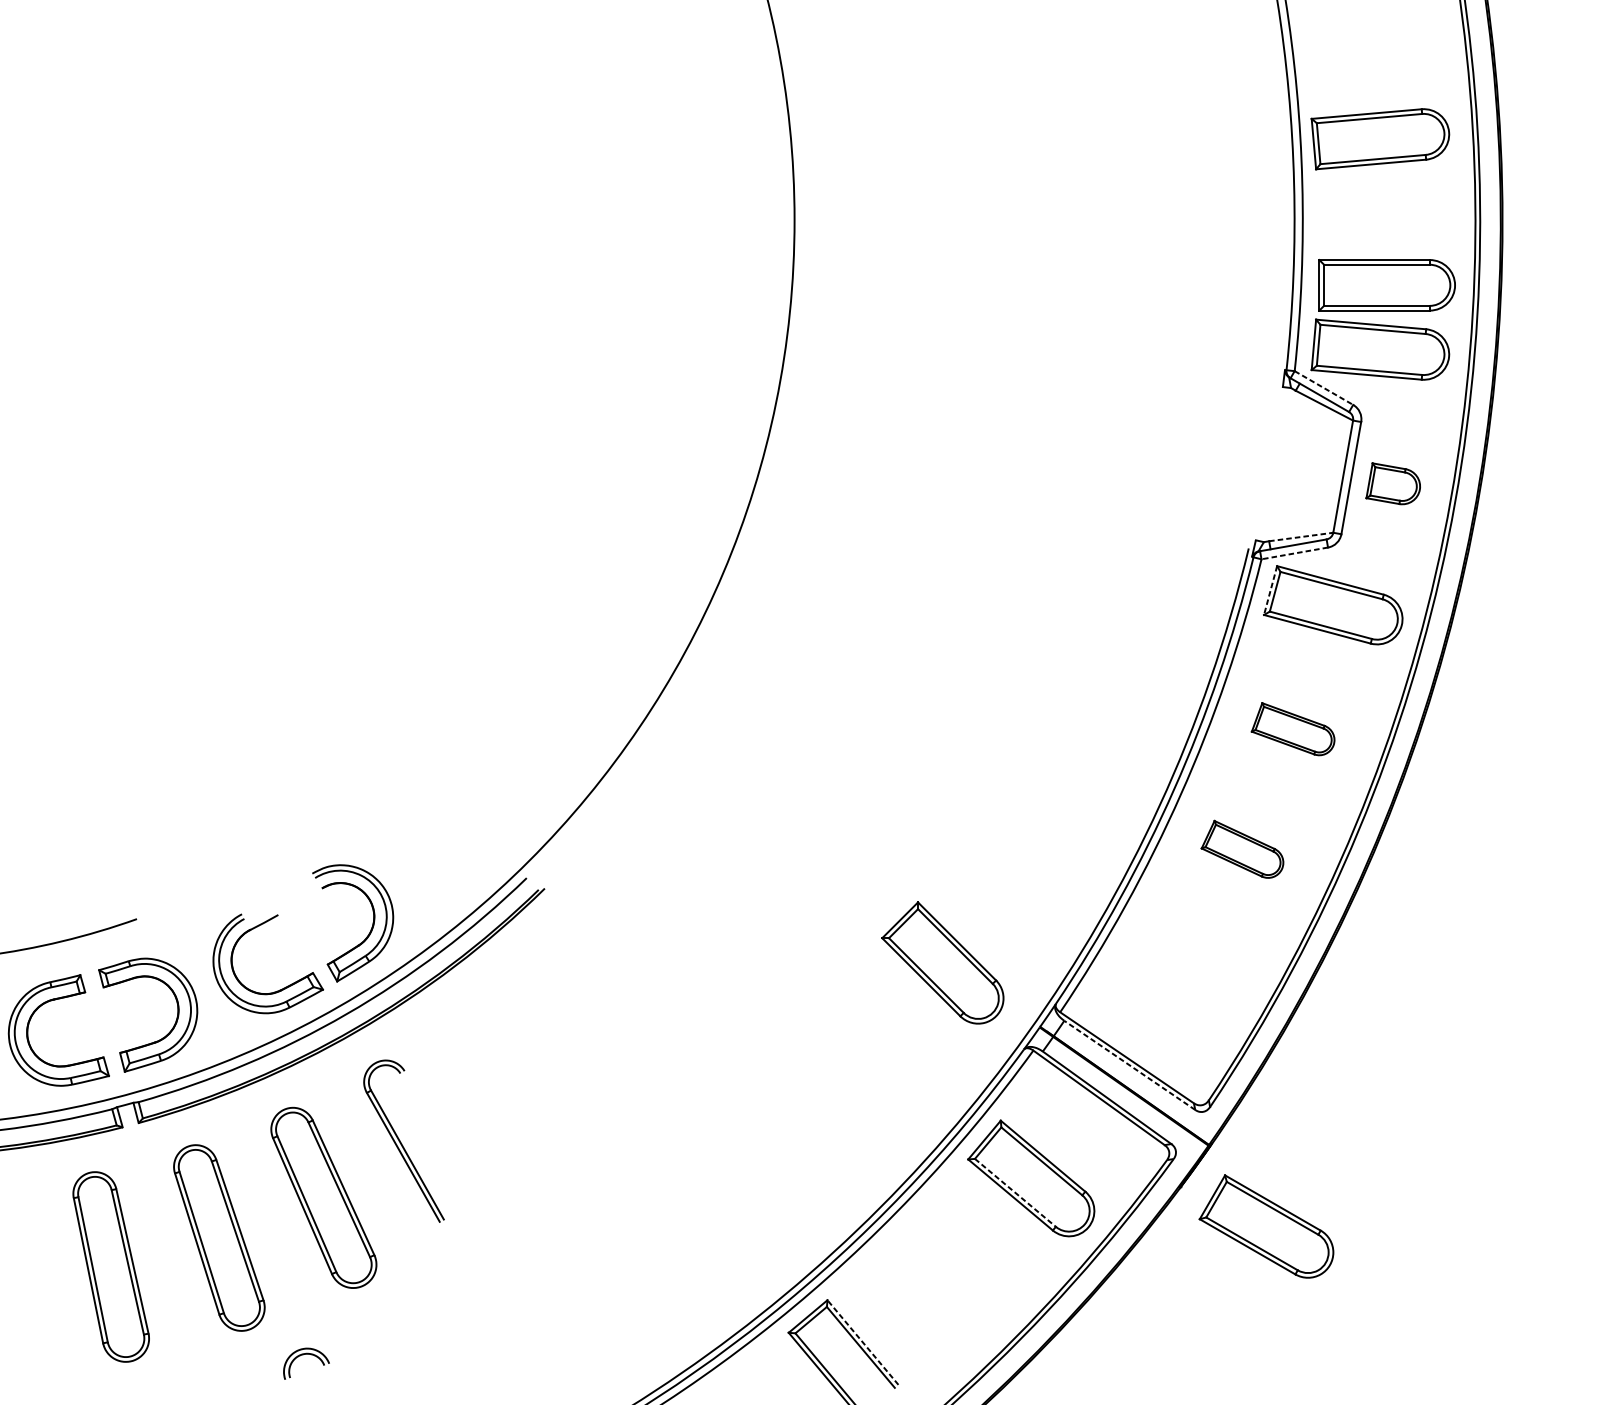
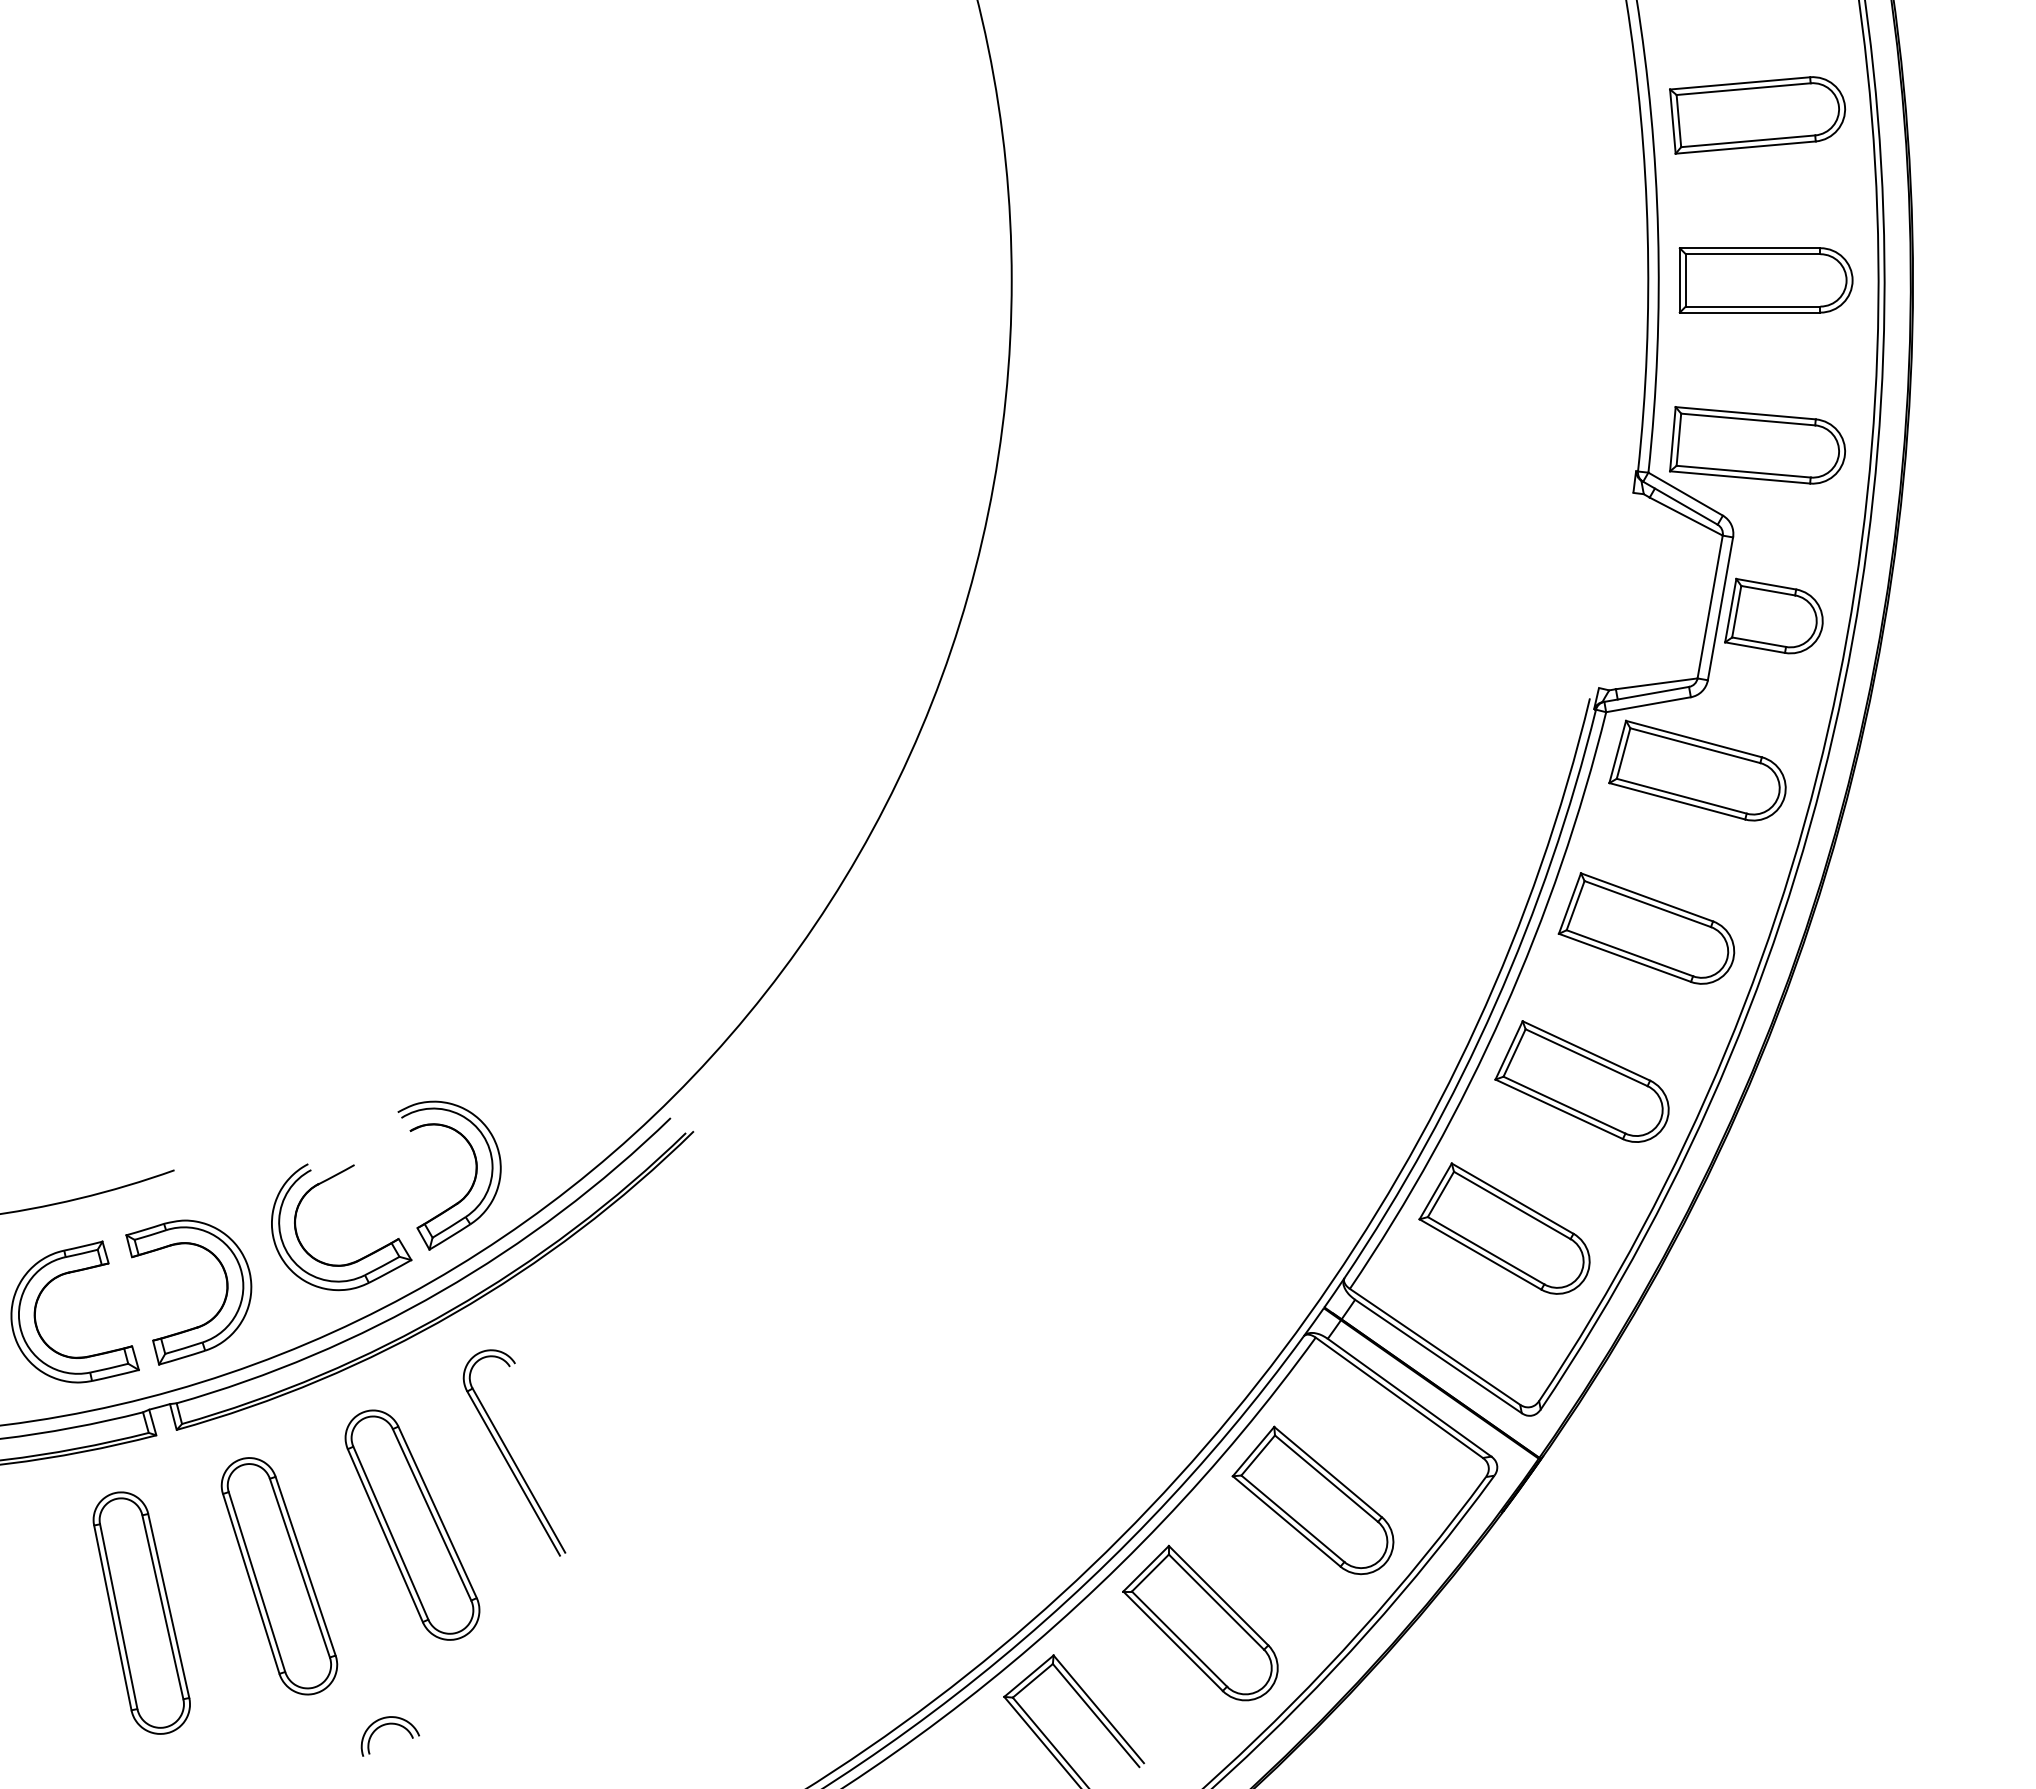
part: (1380, 139) -> (1757, 115), moved
part: (1386, 285) -> (1765, 280), moved
line: (1324, 388) -> (1686, 494), dashed -> solid
part: (1392, 483) -> (1773, 615), size x1.43
line: (1301, 536) -> (1657, 683), dashed -> solid
line: (1294, 553) -> (1648, 704), dashed -> solid
line: (1270, 590) -> (1617, 752), dashed -> solid
part: (1293, 729) -> (1646, 928), size x1.67
part: (1242, 849) -> (1581, 1081), size x1.67
part: (942, 962) -> (1200, 1622), moved
line: (1129, 1065) -> (1438, 1356), dashed -> solid
line: (1015, 1193) -> (1293, 1519), dashed -> solid
part: (1266, 1226) -> (1504, 1228), moved
line: (862, 1341) -> (1098, 1708), dashed -> solid

